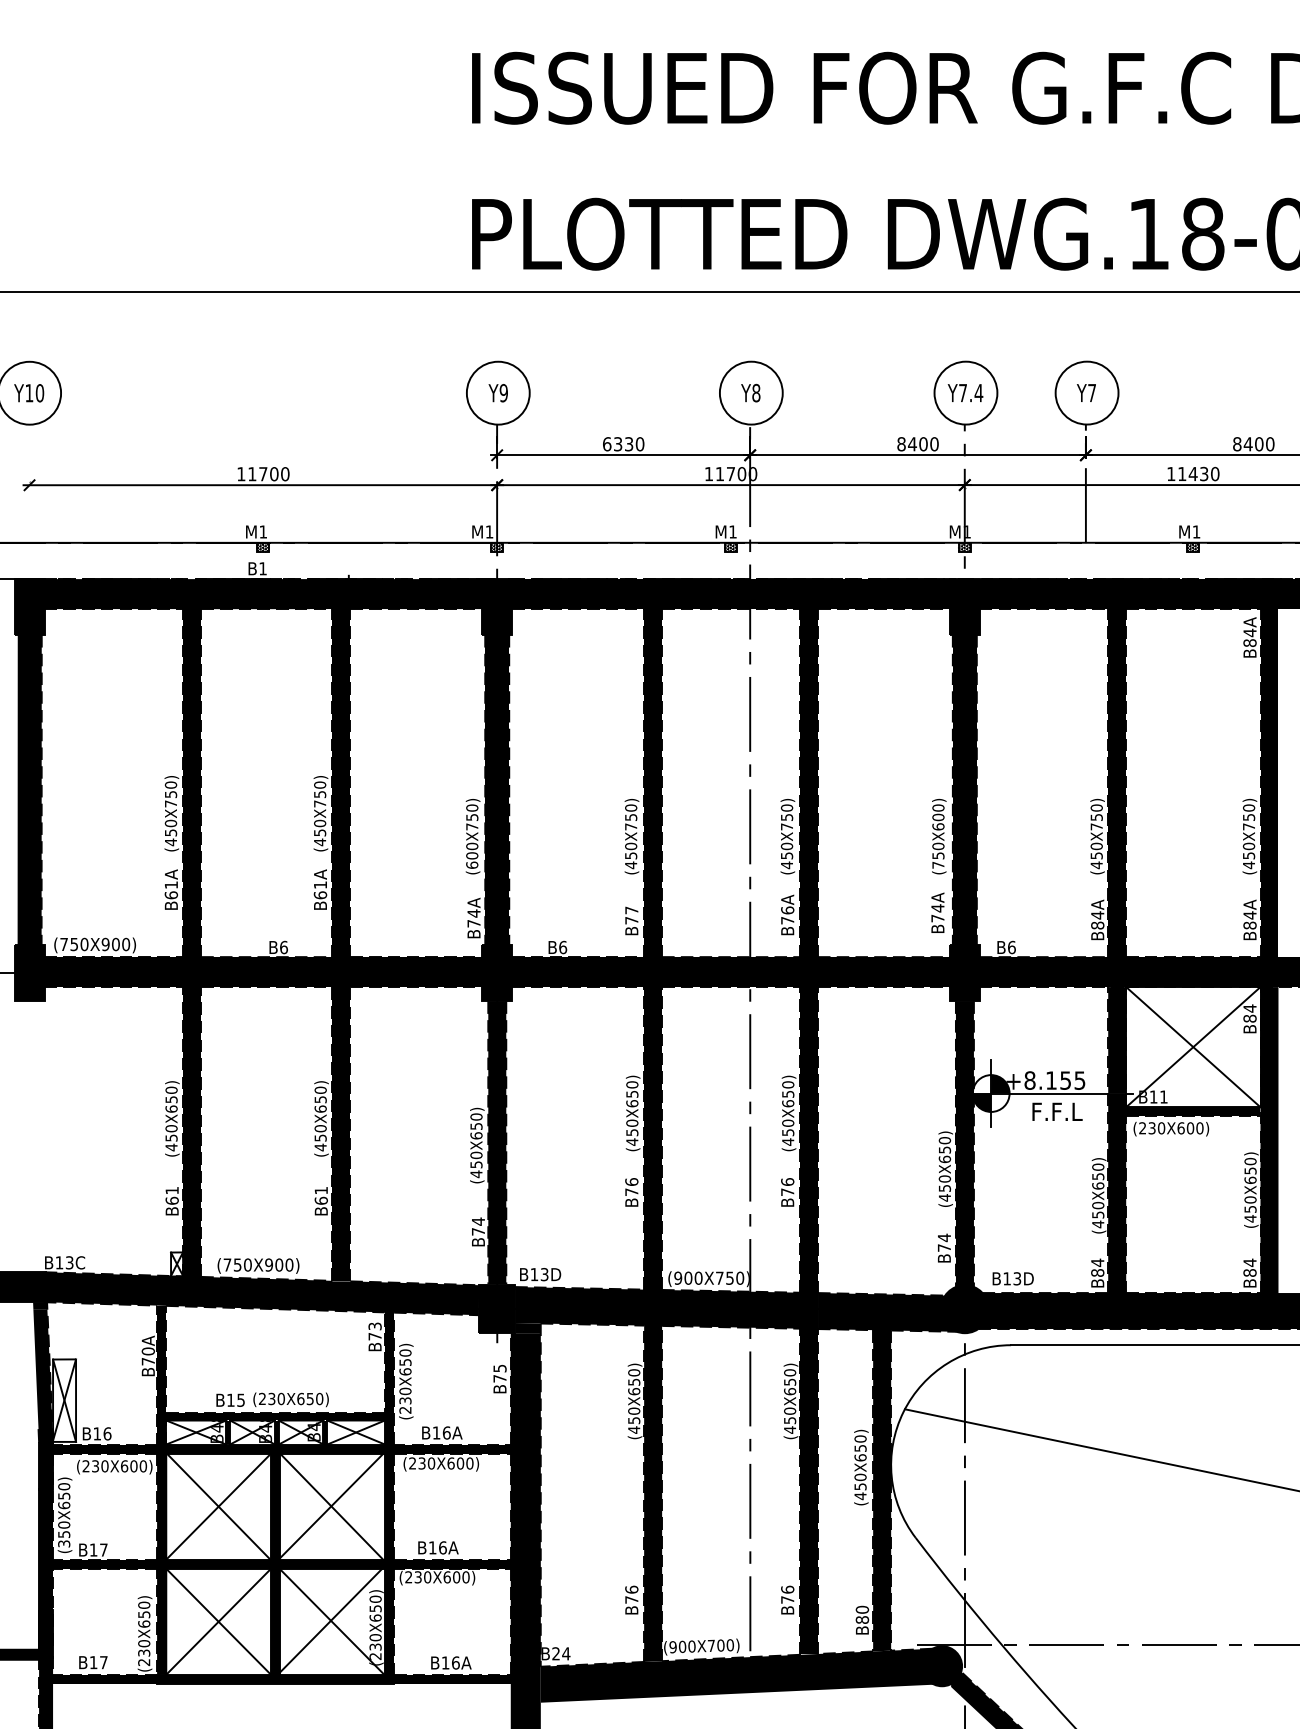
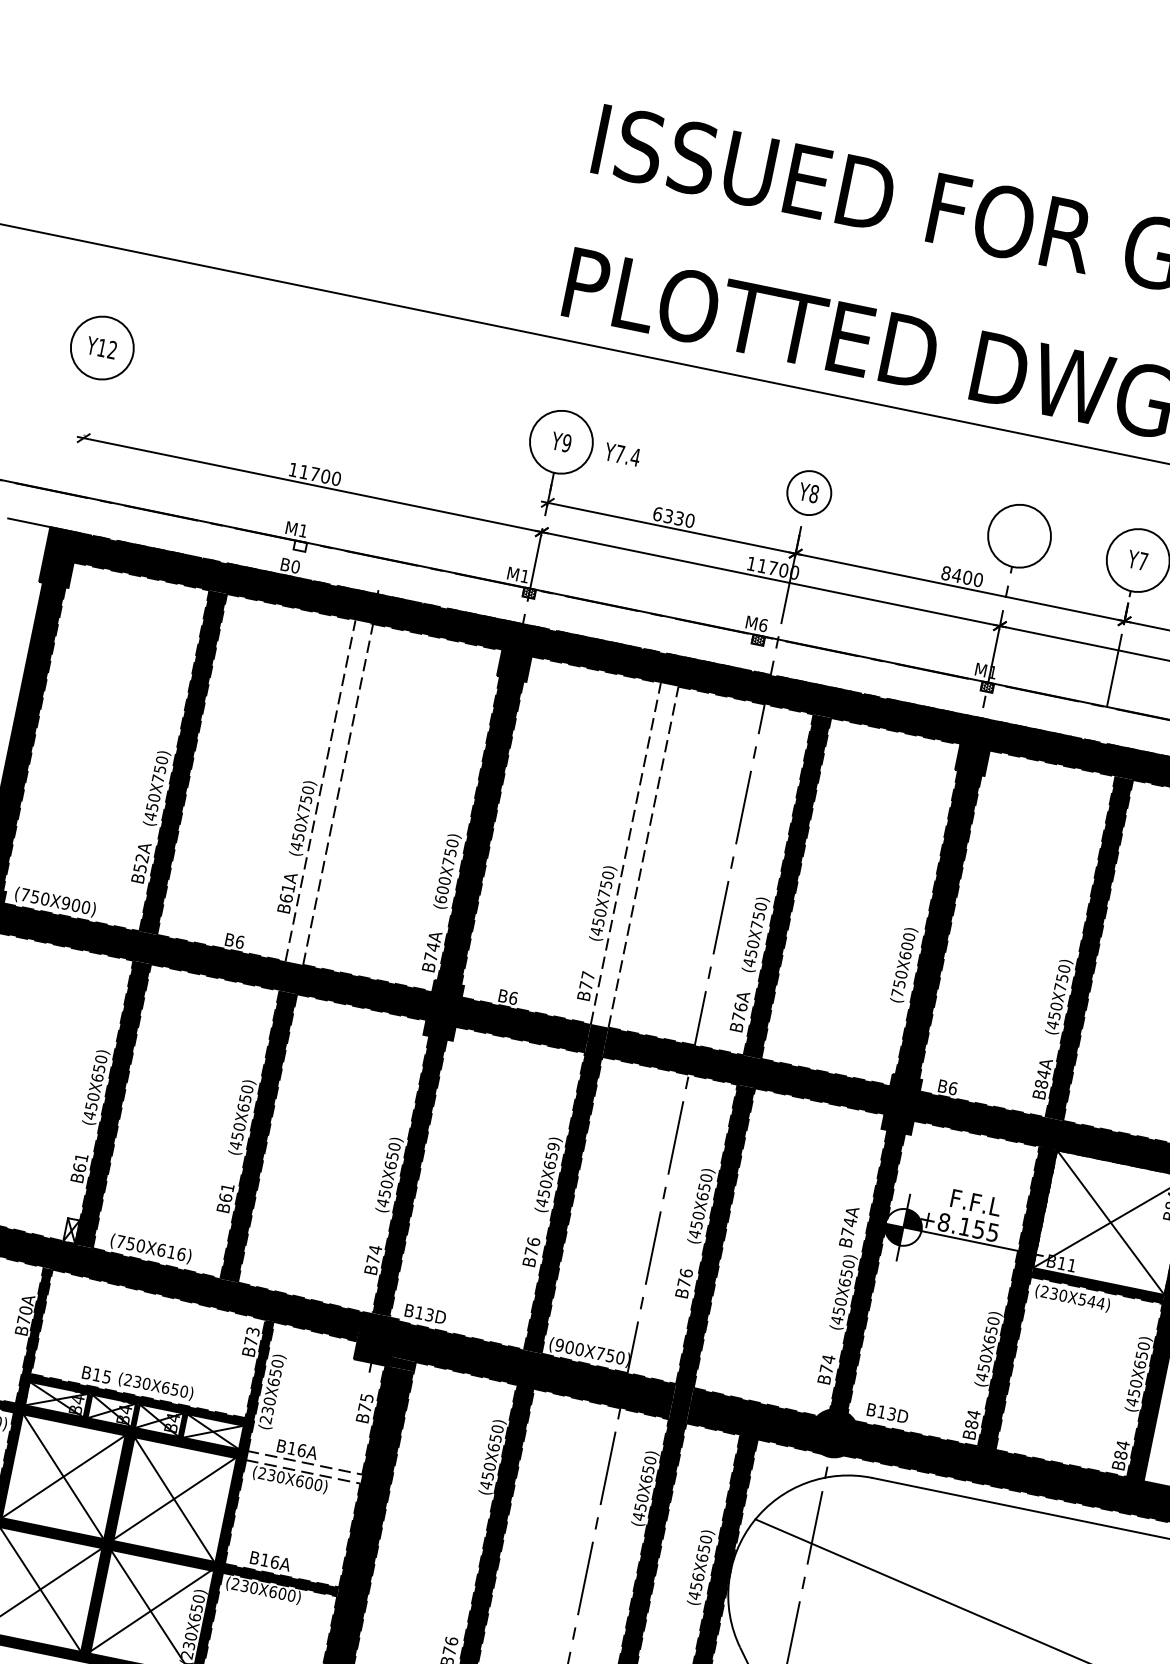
circle: (750, 392) -> (808, 492), size x0.7
text: (39, 393) -> (111, 350), Y10 -> Y12
text: (965, 393) -> (622, 455), moved
text: (733, 531) -> (764, 625), M1 -> M6
hatch: (263, 547) -> (300, 546), removed
text: (263, 568) -> (296, 566), B1 -> B0
fill: (341, 783) -> (329, 793), removed
fill: (653, 783) -> (634, 855), removed
text: (171, 890) -> (141, 863), B61A -> B52A
text: (937, 912) -> (848, 1226), moved
text: (632, 1084) -> (553, 1146), (450X650) -> (450X659)
text: (1057, 1111) -> (976, 1202), moved
text: (1190, 1128) -> (1091, 1301), (230X600) -> (230X544)
text: (279, 1264) -> (171, 1251), (750X900) -> (750X616)
fill: (452, 1448) -> (304, 1466), removed
text: (860, 1476) -> (698, 1576), (450X650) -> (456X650)

